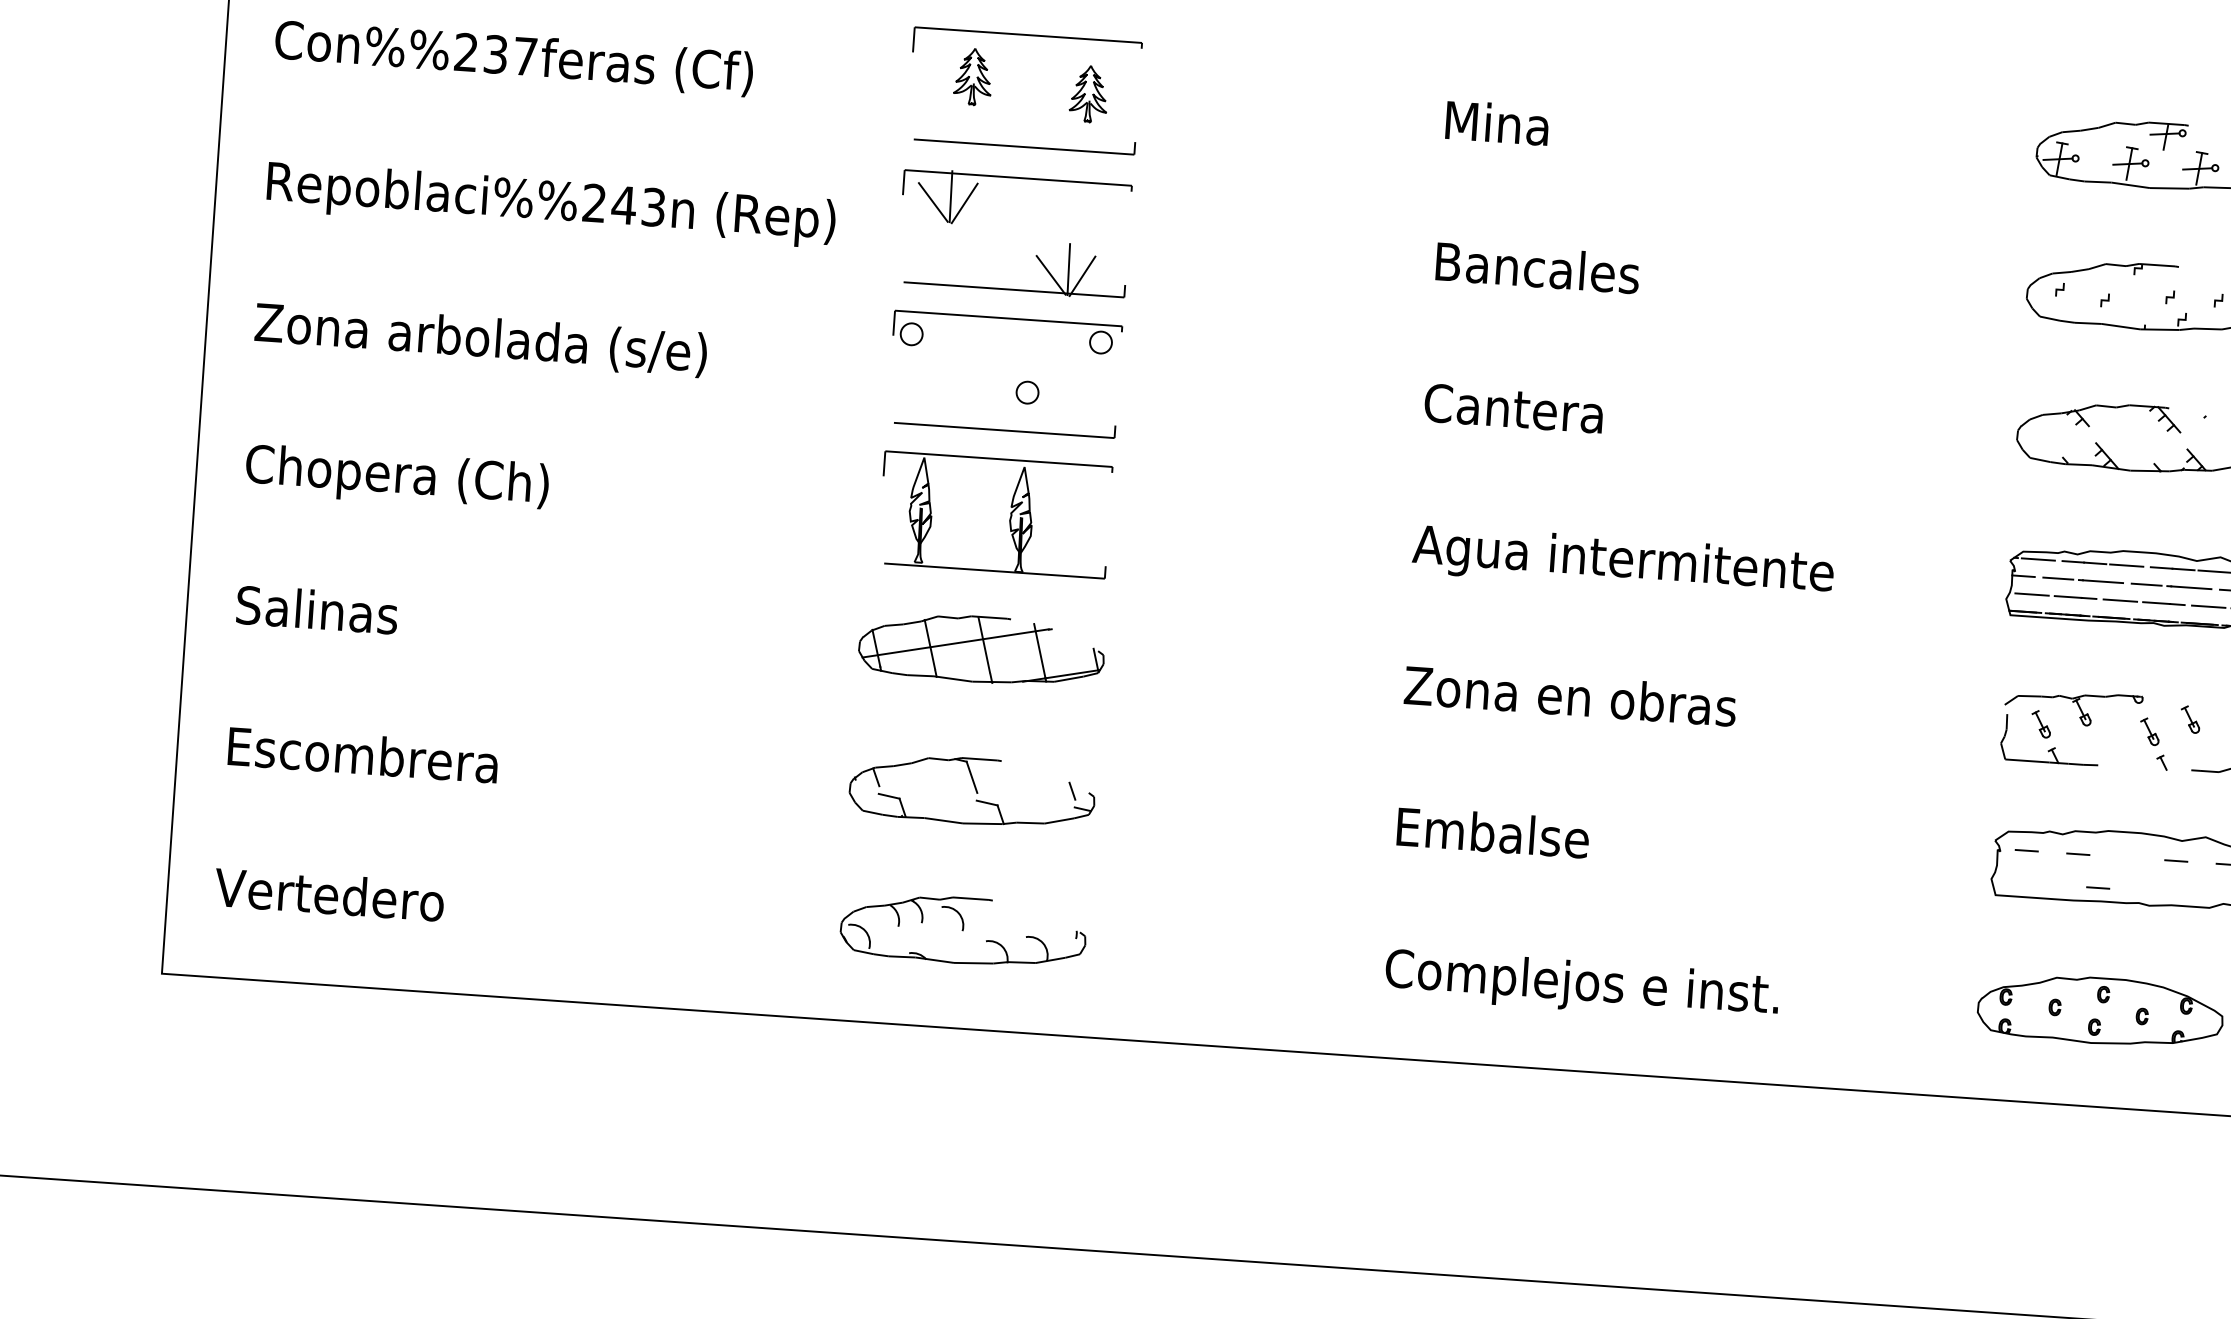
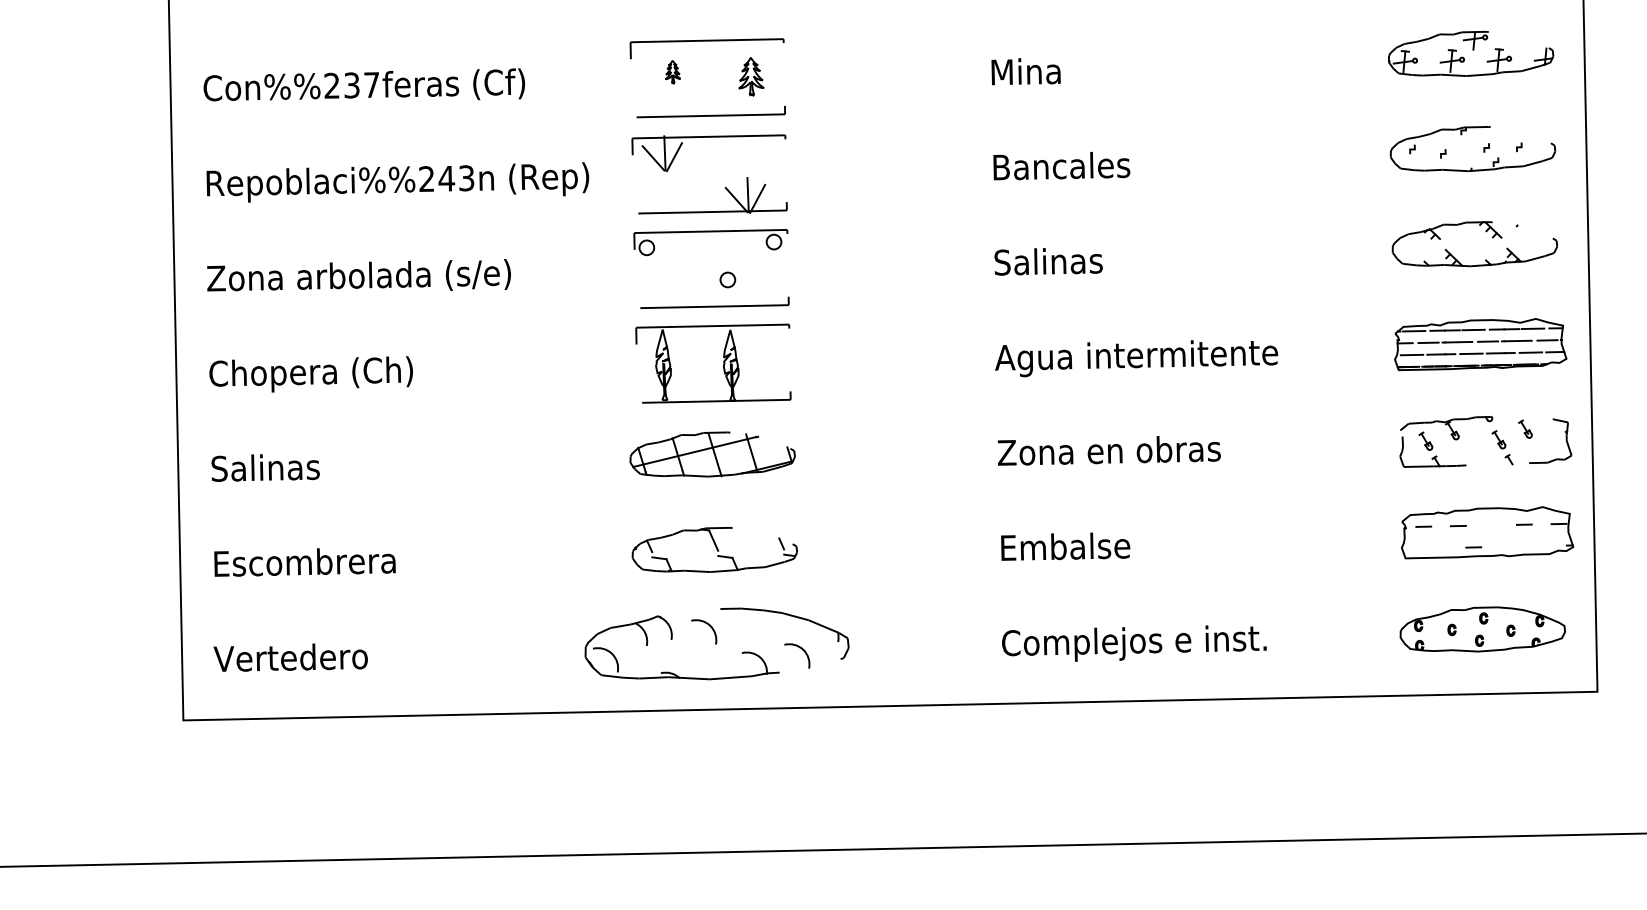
part: (973, 76) -> (672, 71), size x0.6
text: (1514, 408) -> (1054, 261), Cantera -> Salinas
part: (964, 930) -> (717, 643), size x1.6

